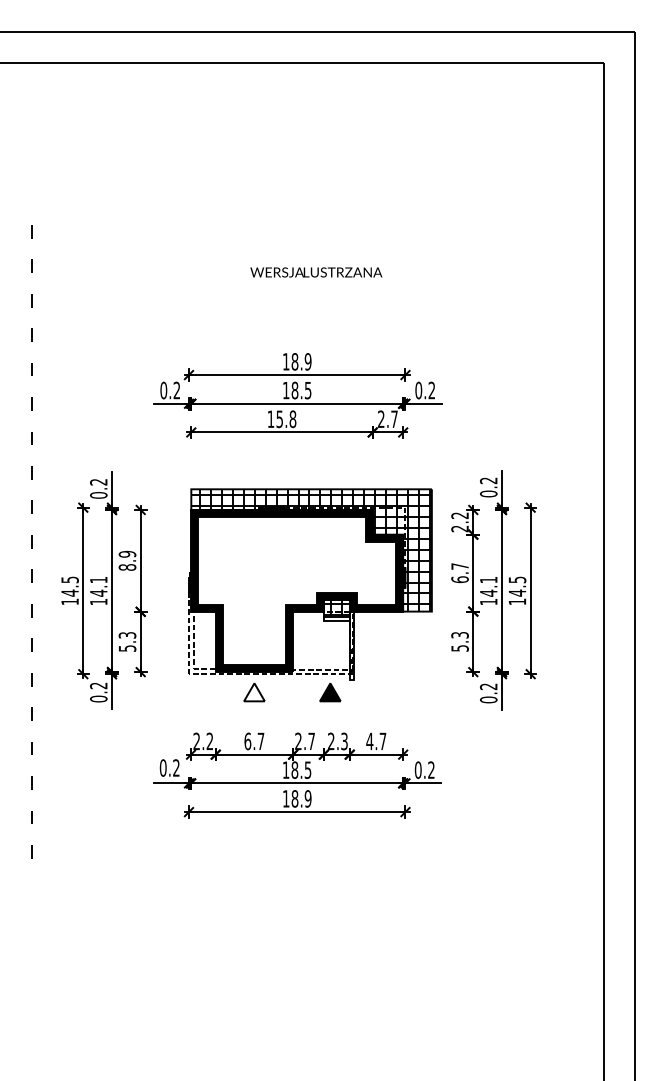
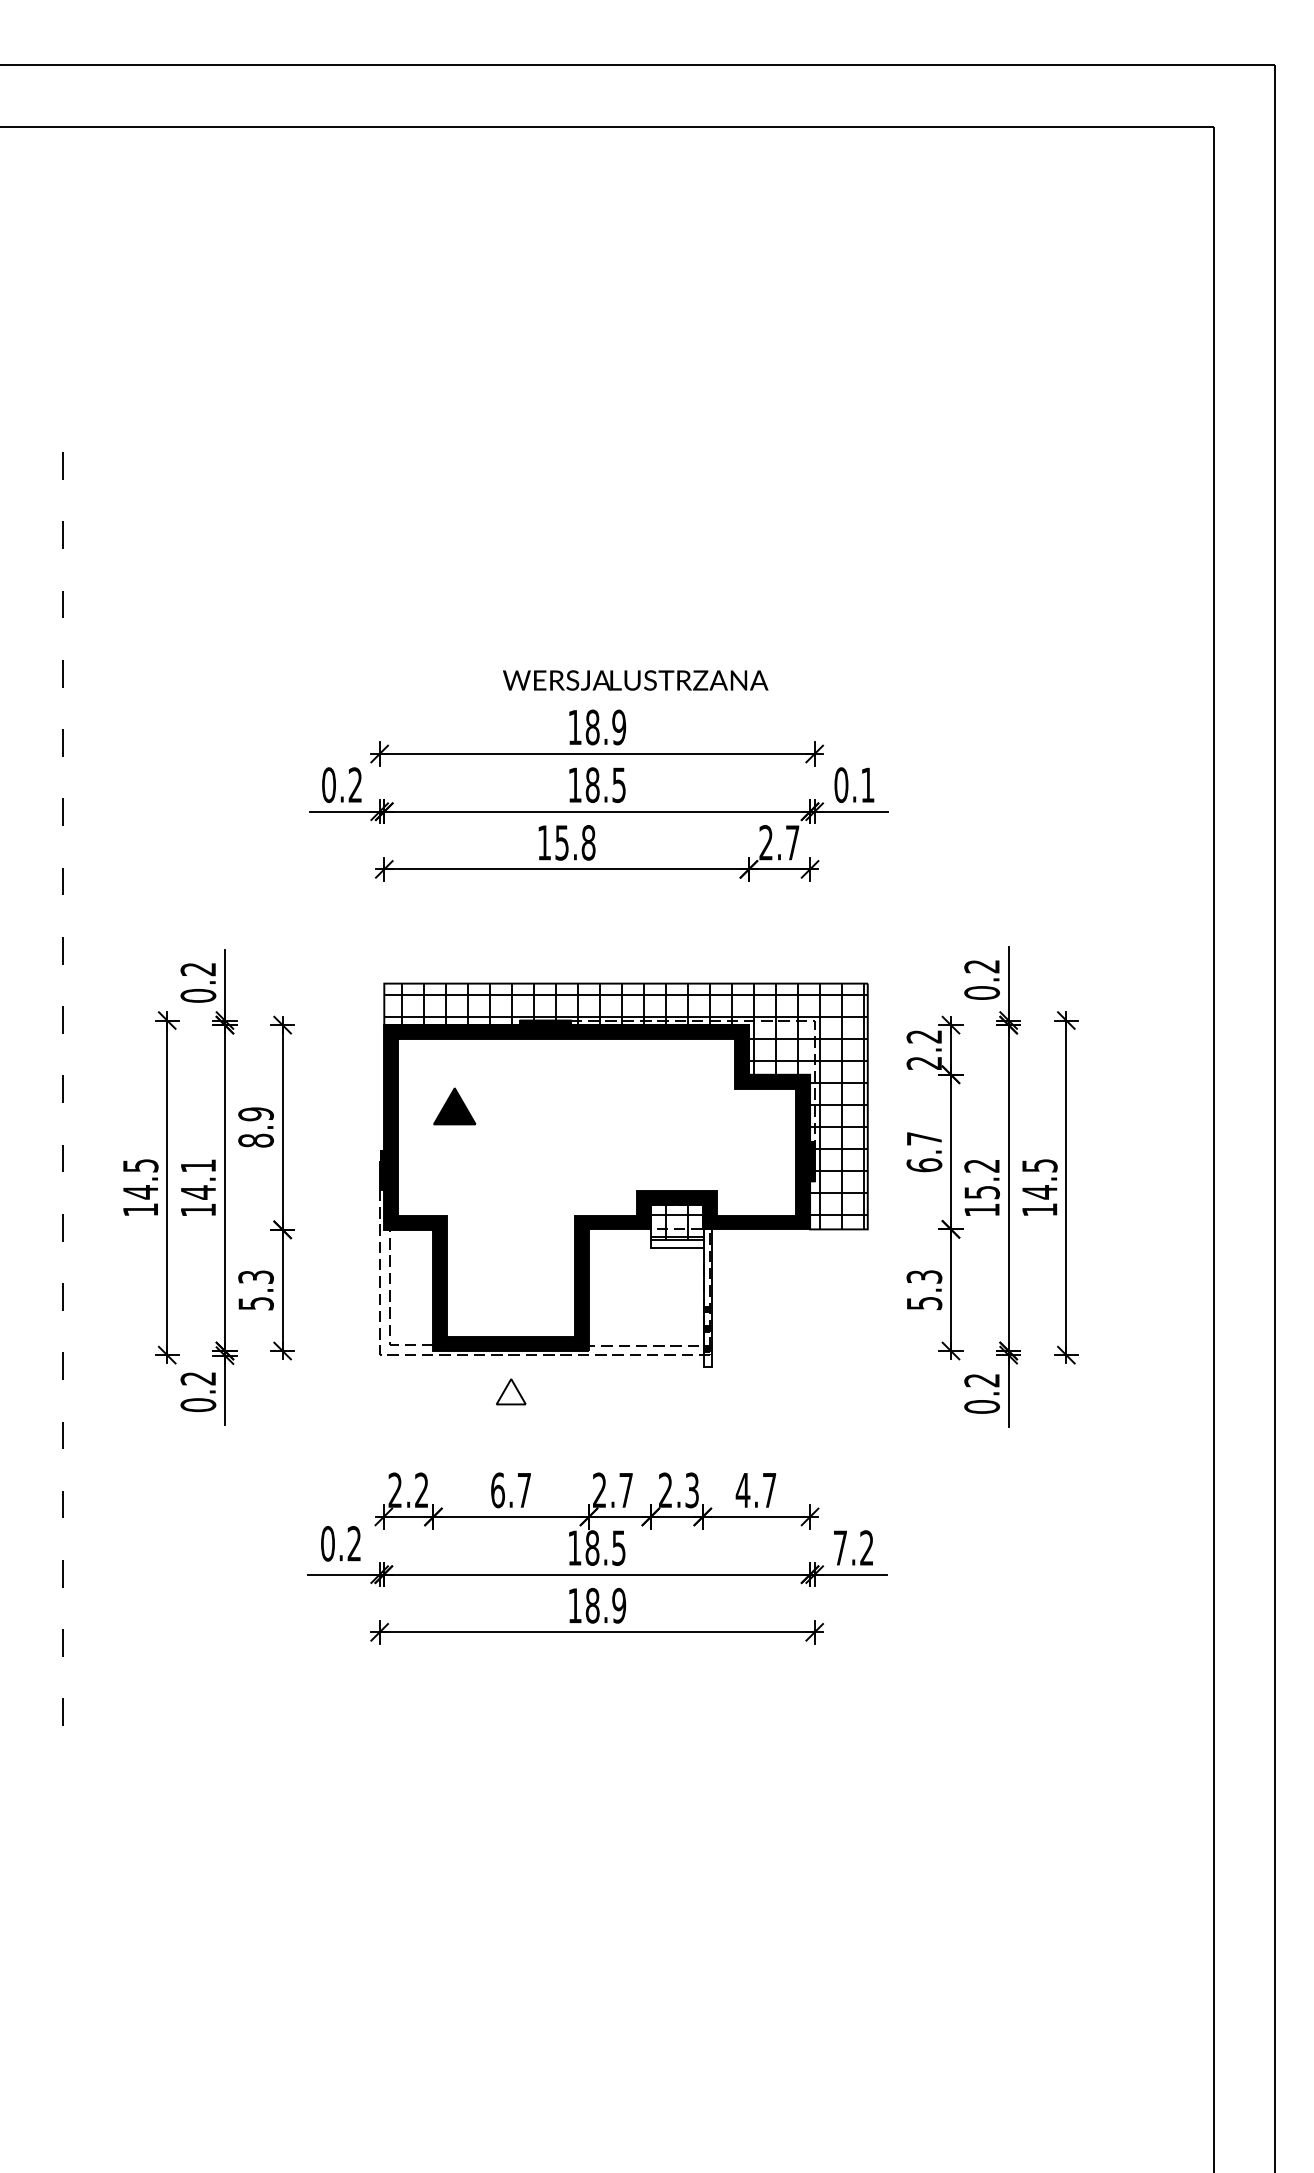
text: (316, 272) -> (635, 680), moved
text: (431, 389) -> (867, 783), 0.2 -> 0.1
text: (488, 586) -> (981, 1178), 14.1 -> 15.2
part: (254, 692) -> (511, 1391), size x0.7
part: (330, 692) -> (455, 1106), moved
text: (417, 769) -> (838, 1546), 0.2 -> 7.2

